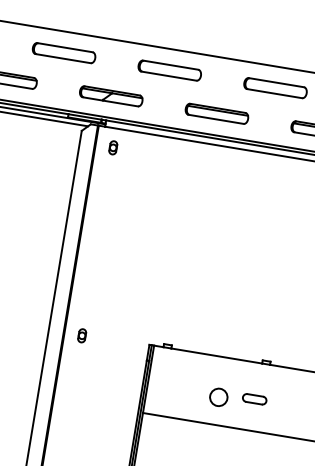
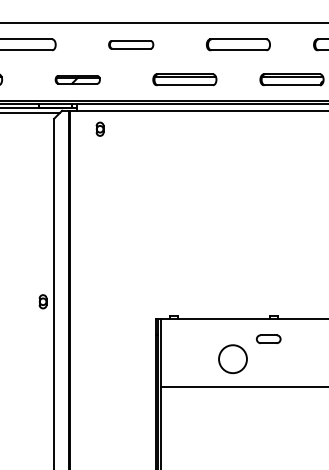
part: (169, 70) -> (130, 44), size x0.7
part: (111, 96) -> (77, 79), size x0.7
part: (112, 147) -> (99, 128), moved
part: (81, 335) -> (42, 301), moved
circle: (218, 396) -> (232, 358), size x1.6
part: (254, 398) -> (268, 338), moved

